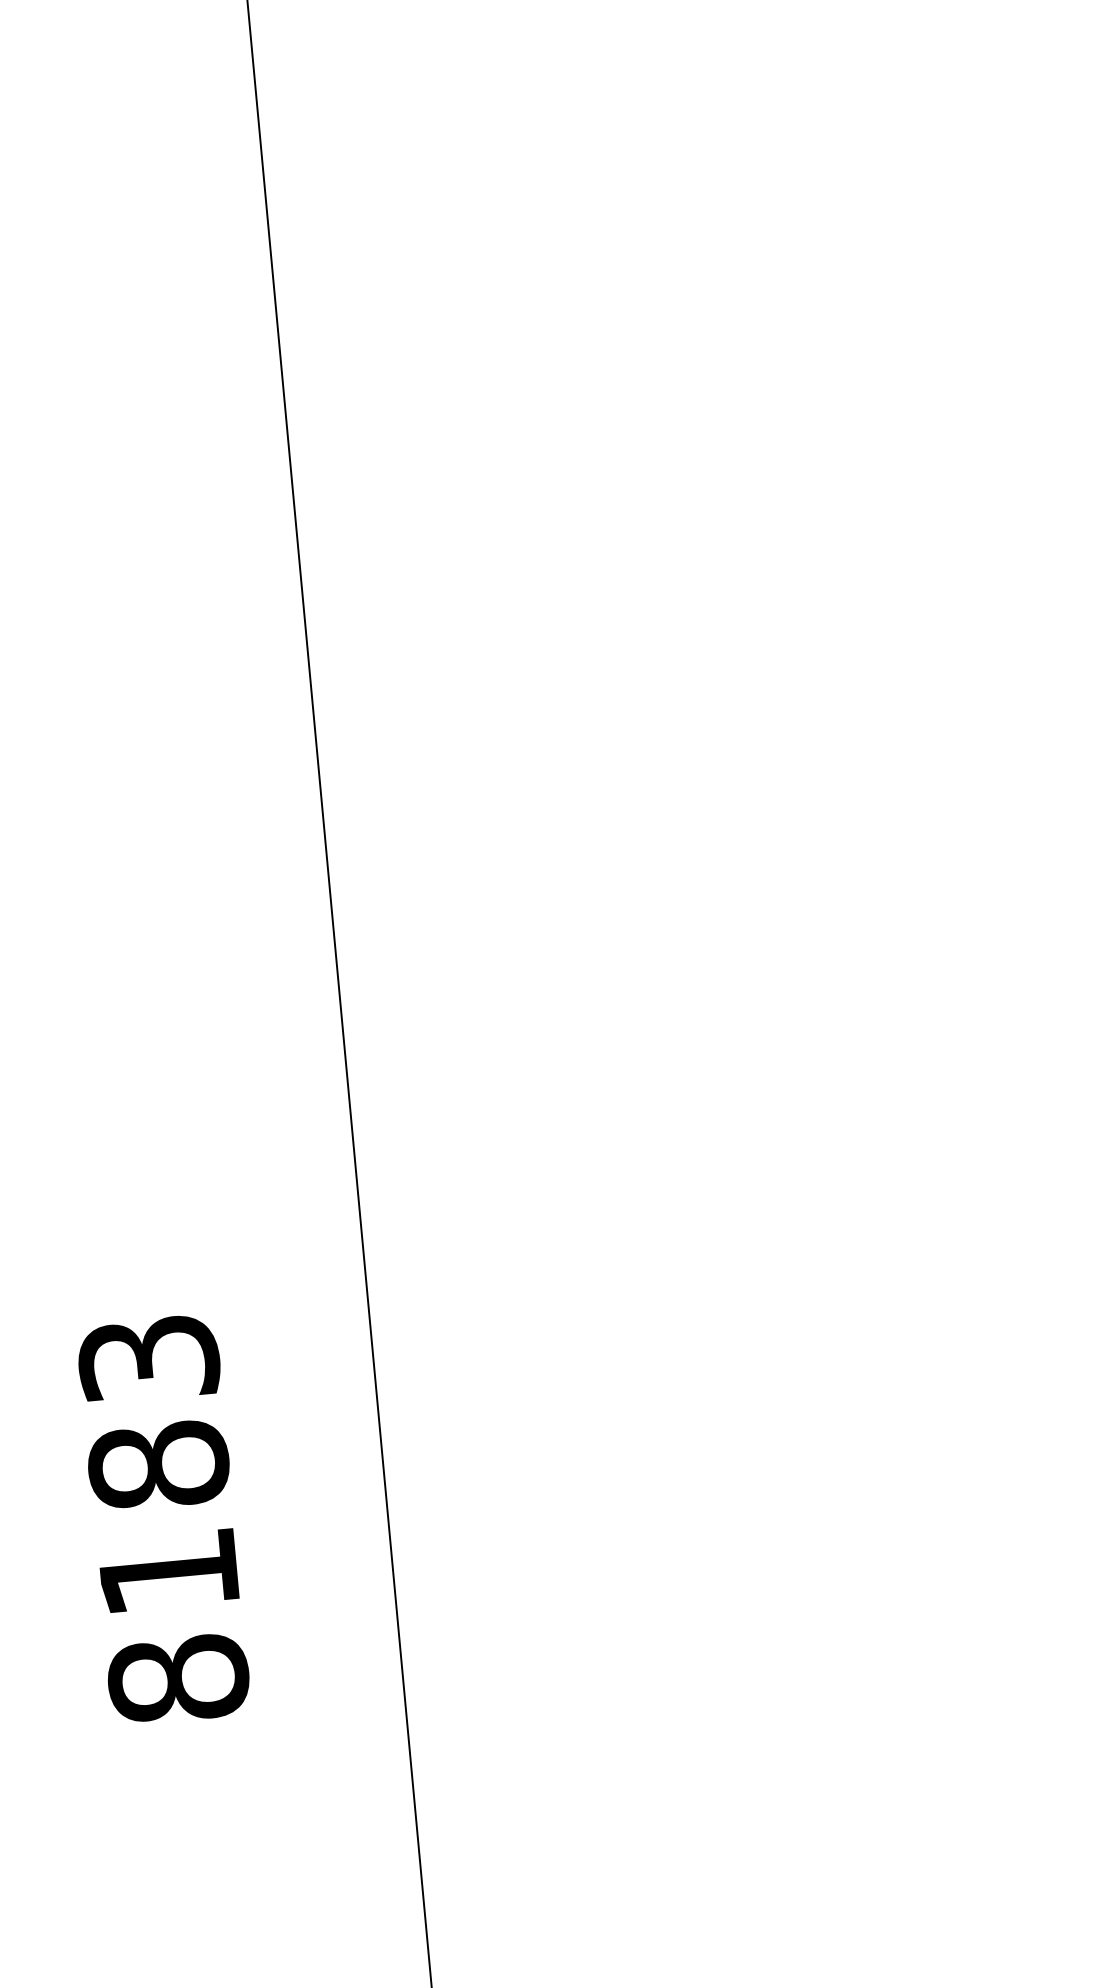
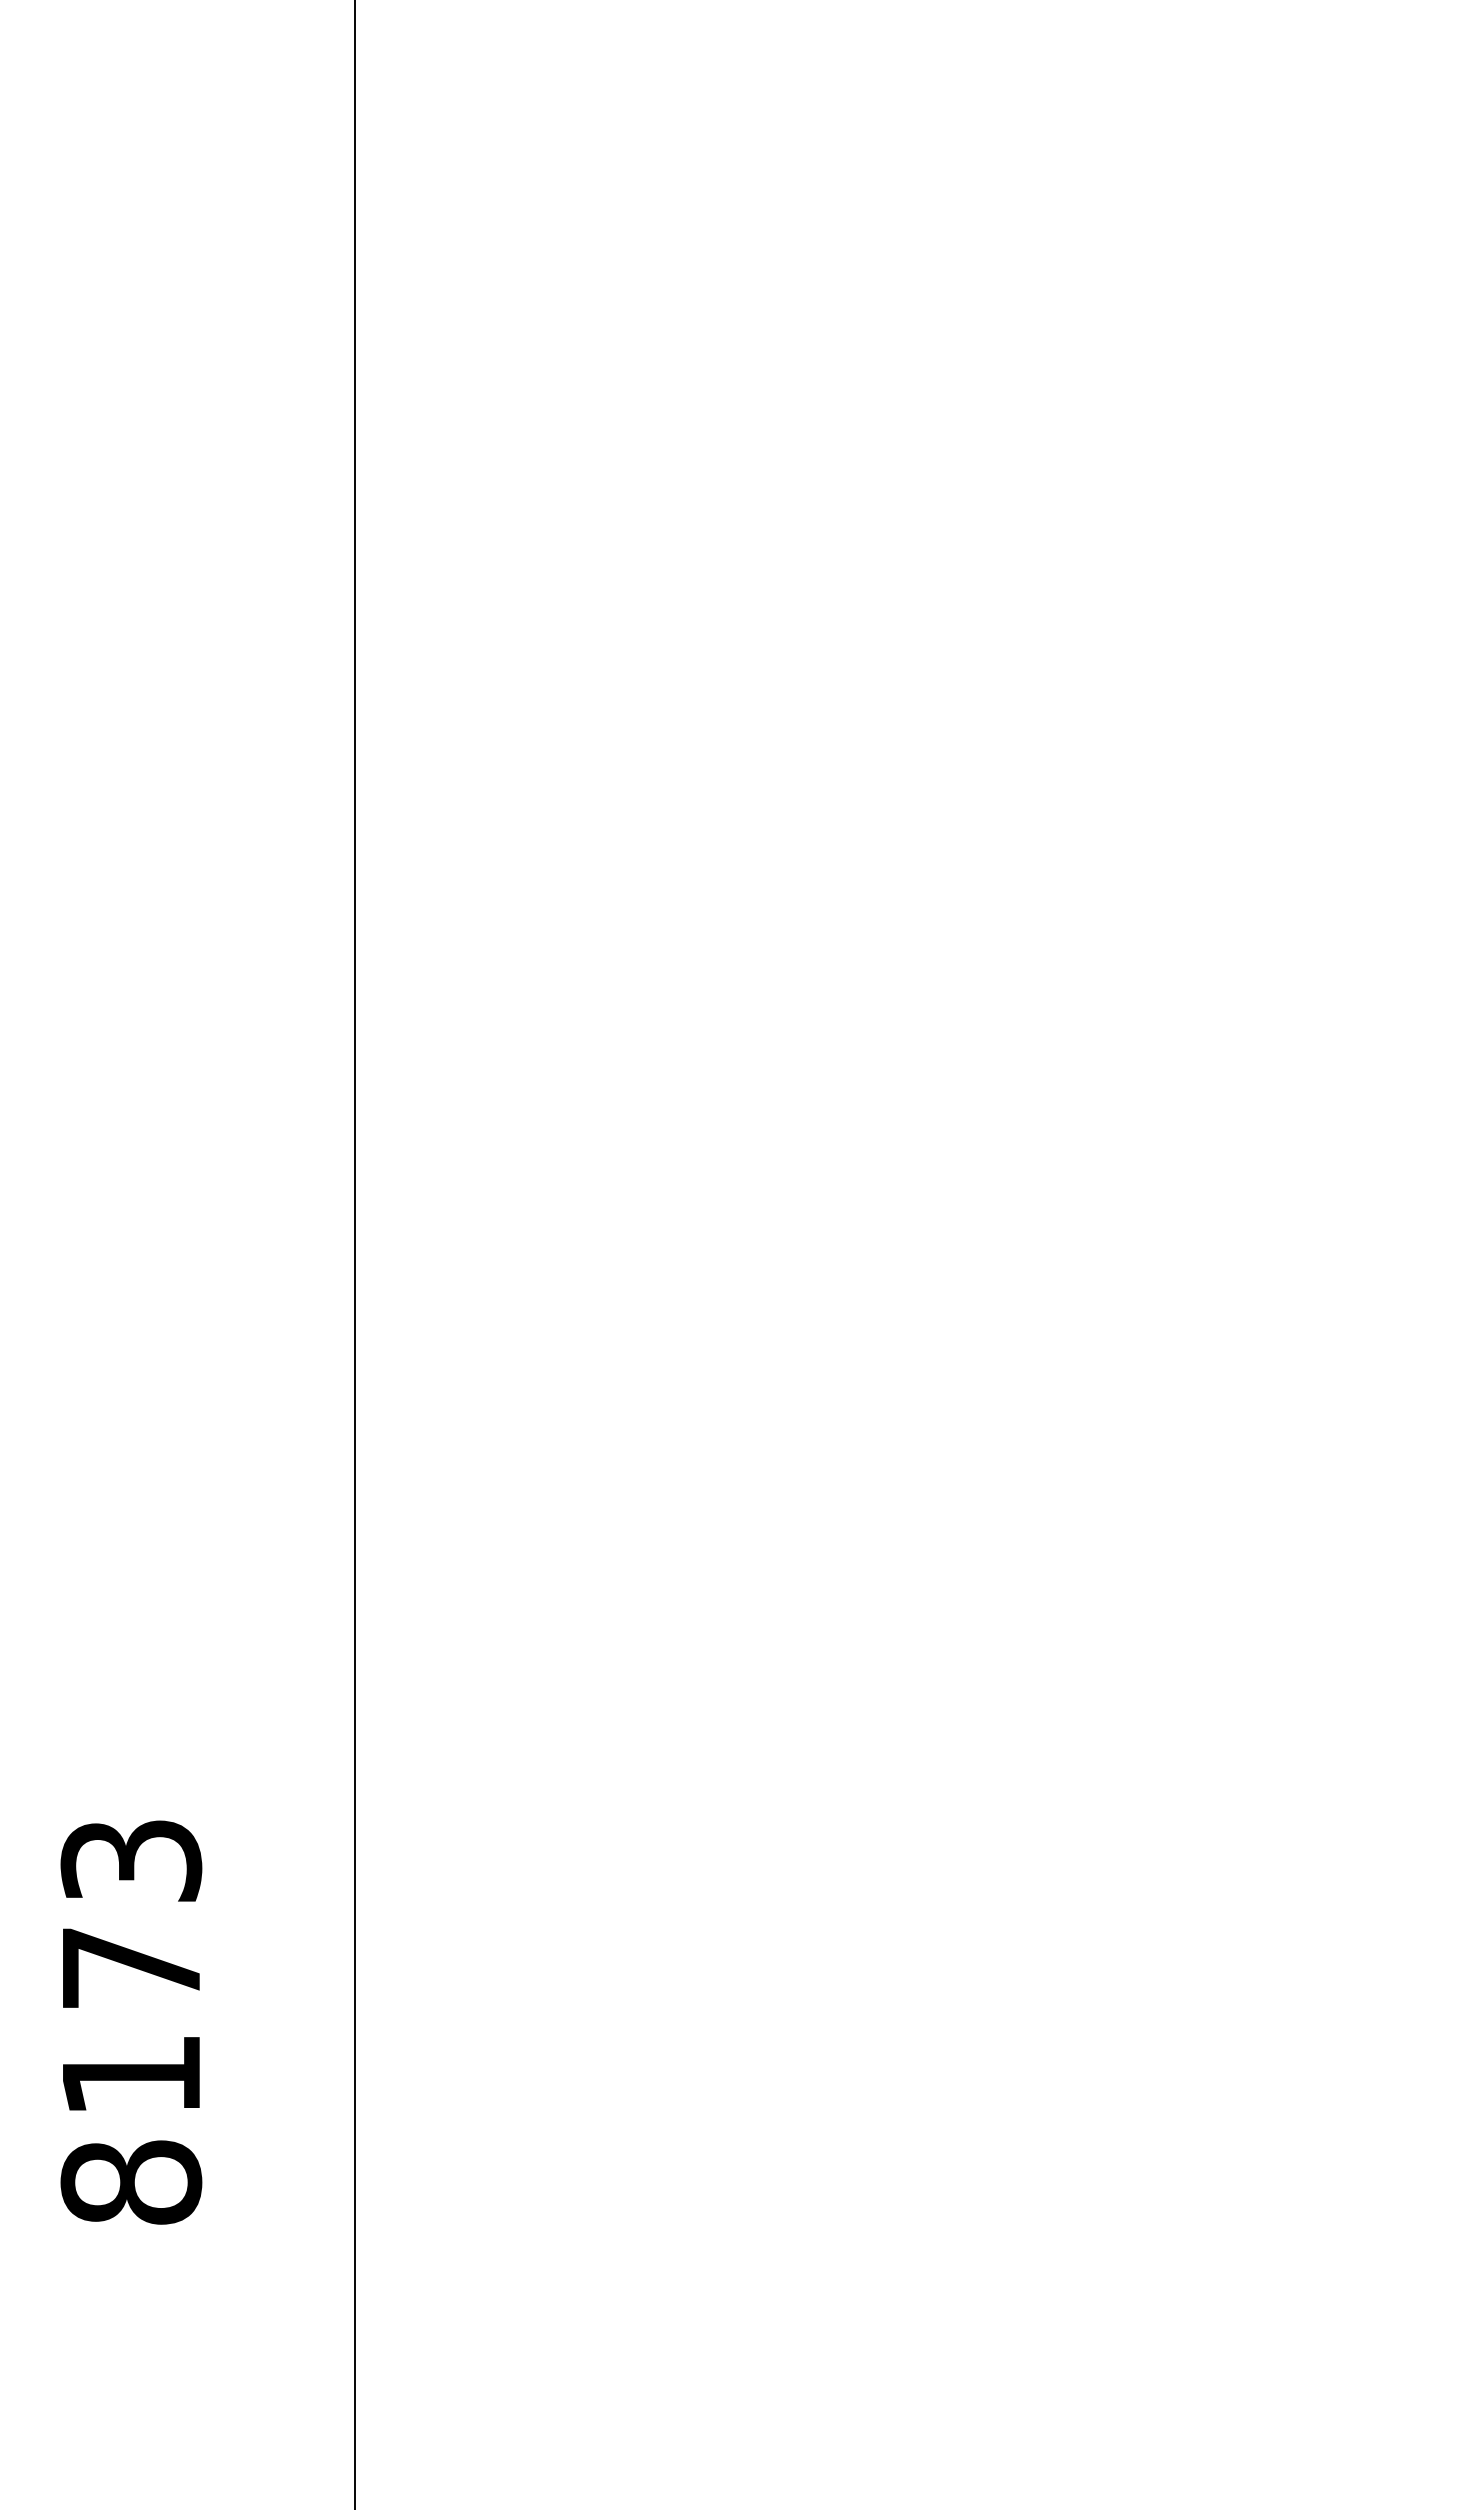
text: (158, 1465) -> (131, 1967), 8183 -> 8173

